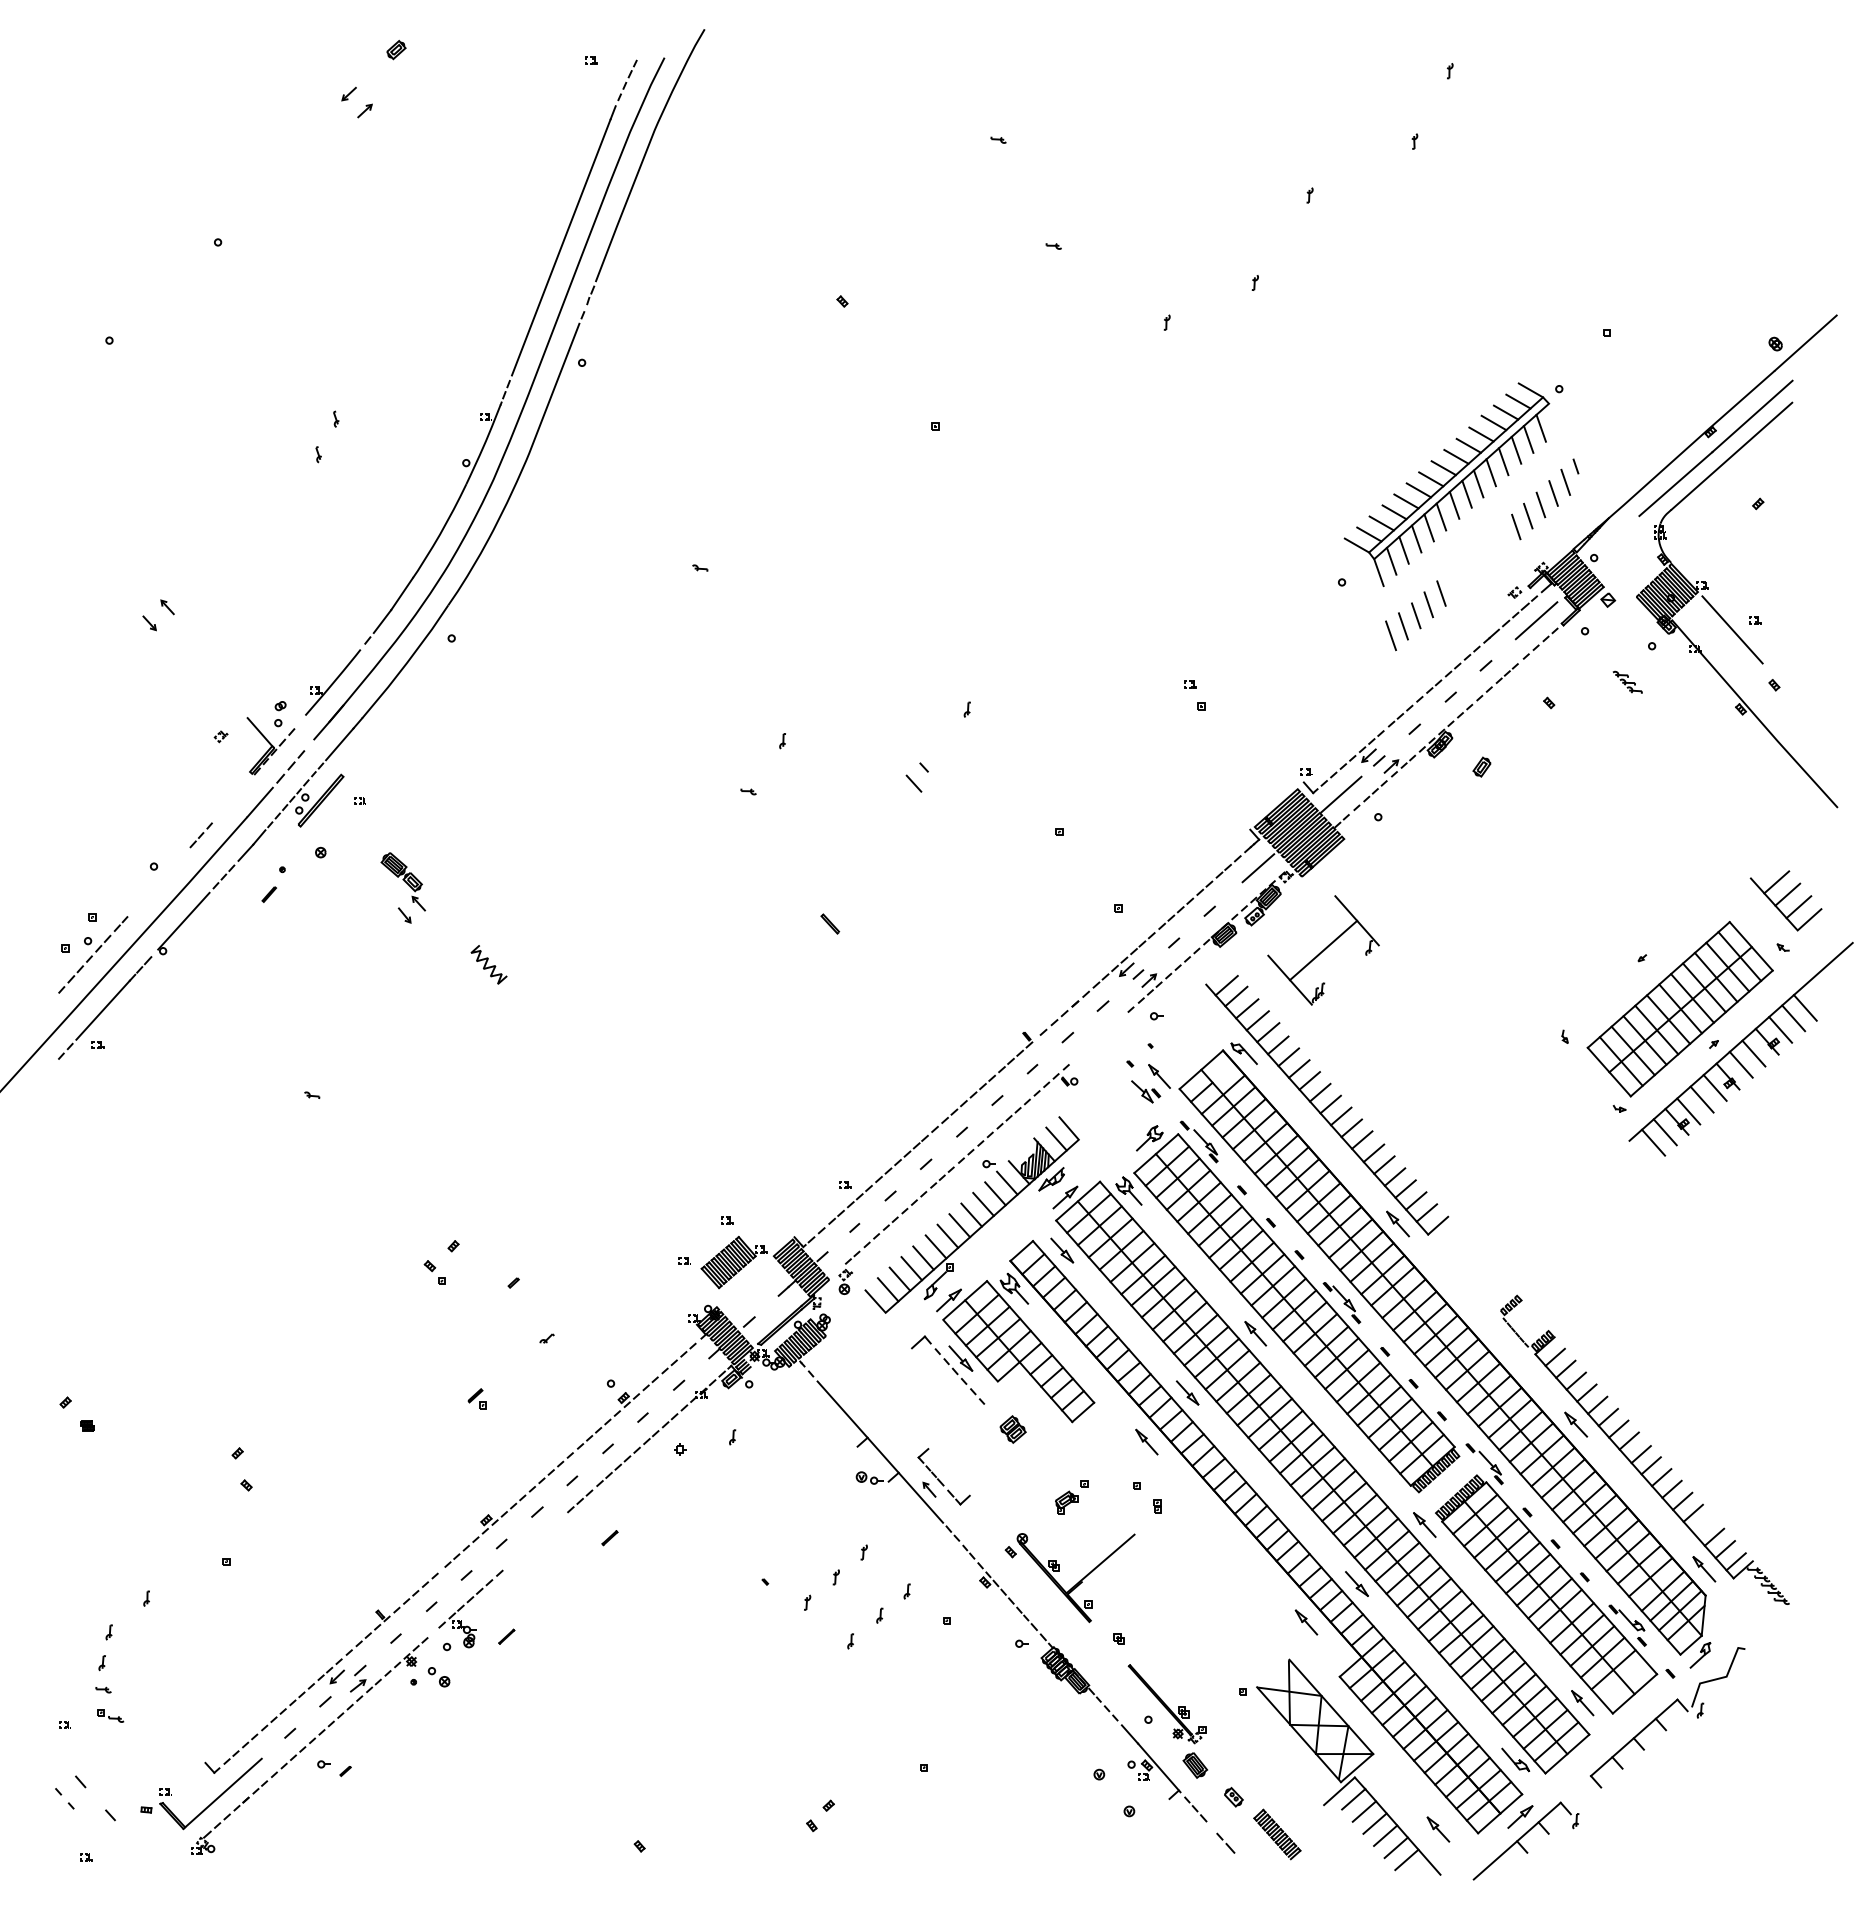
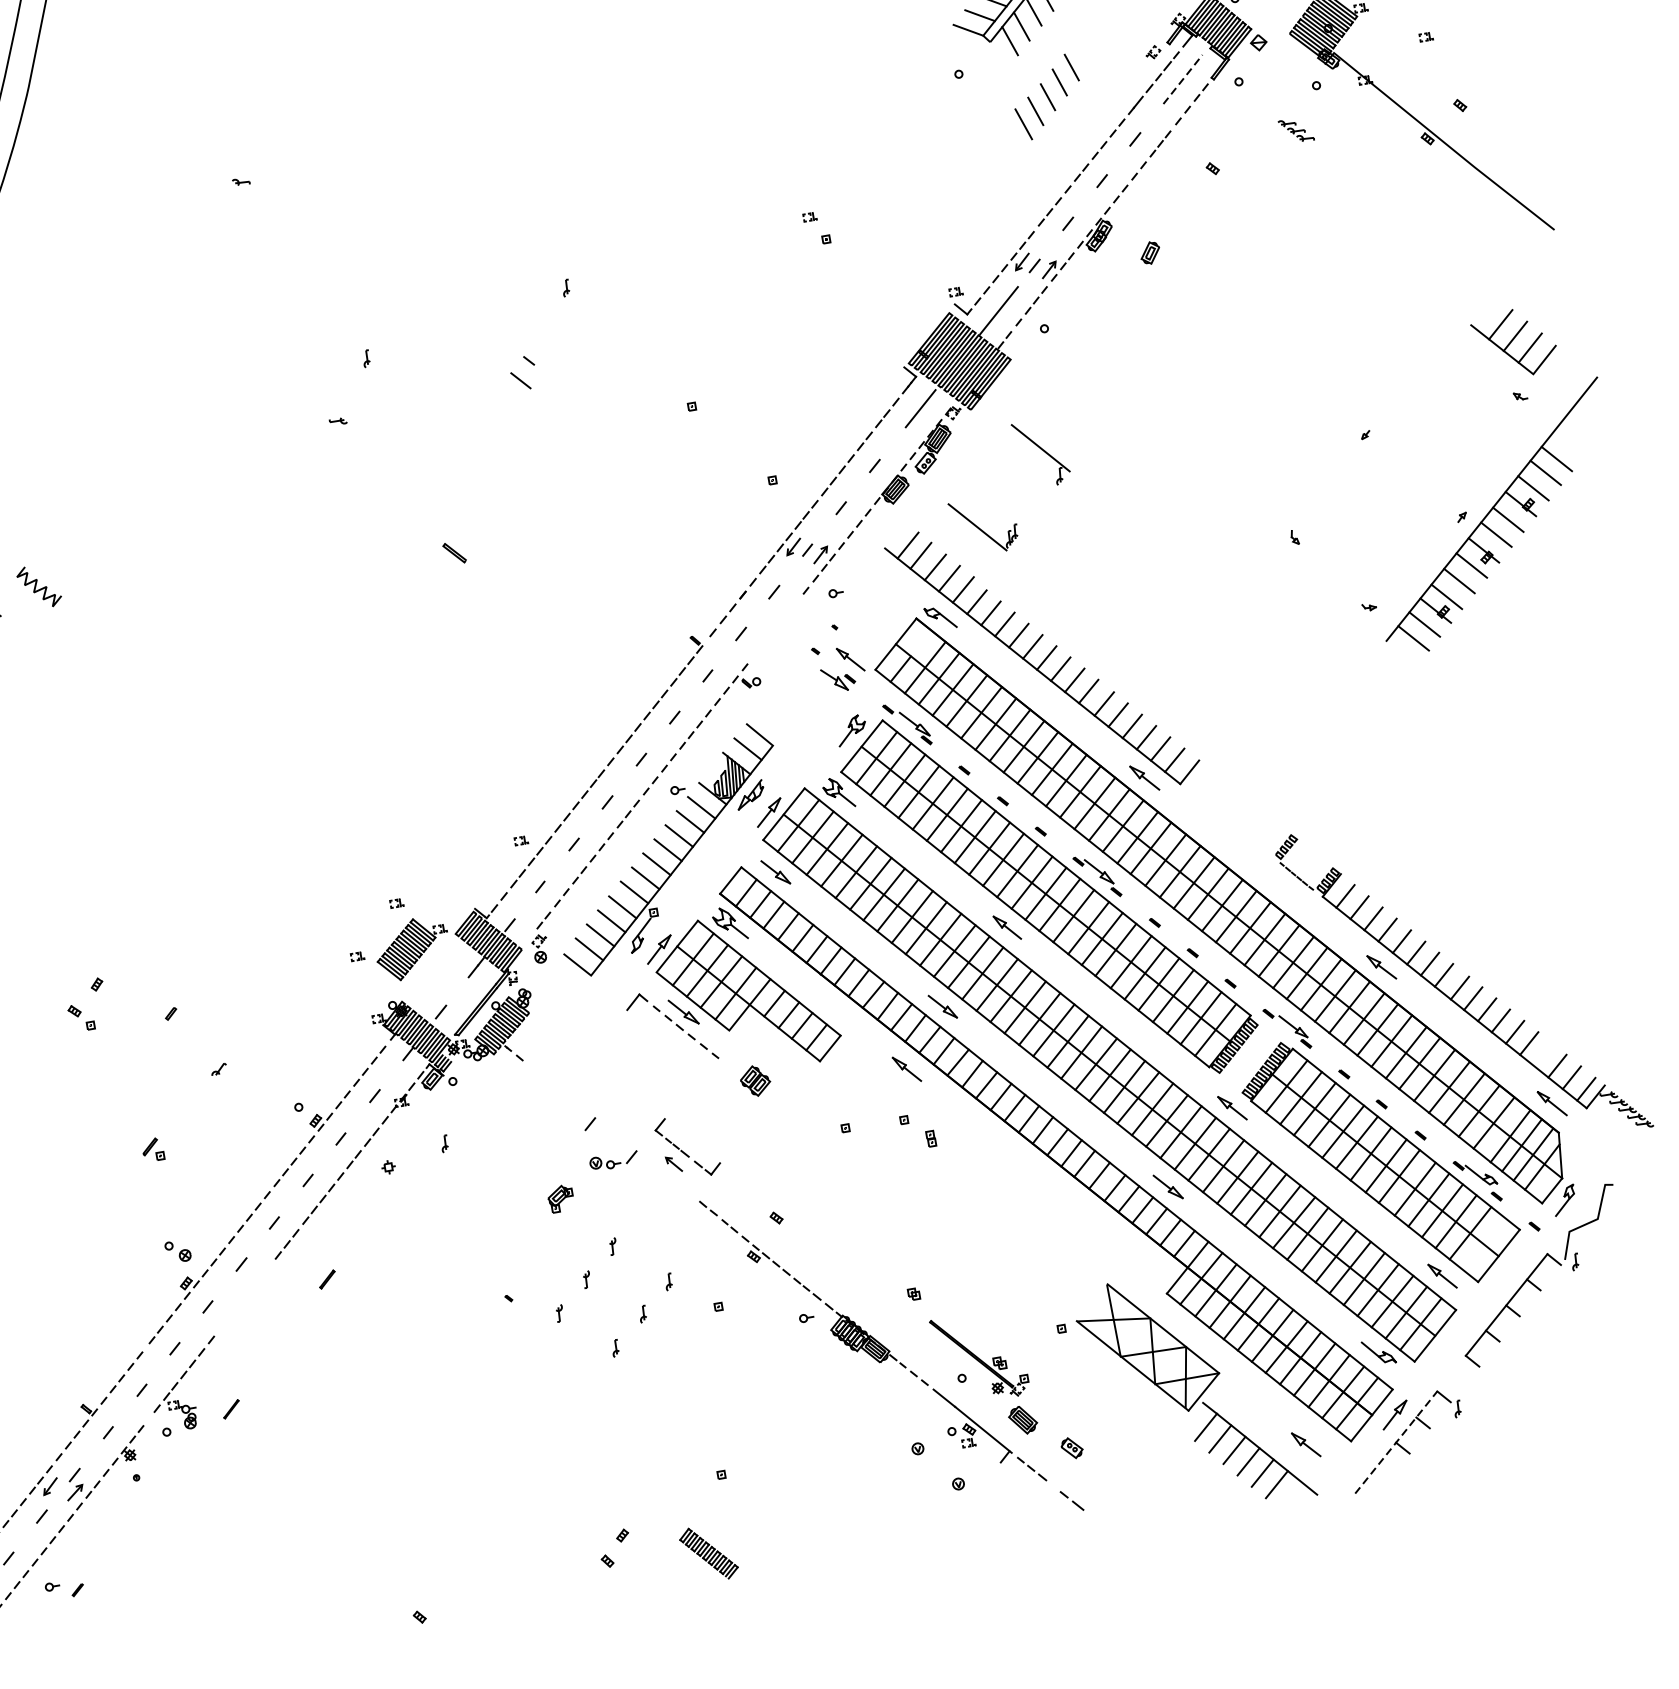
line: (1378, 572) -> (997, 56), removed
line: (1536, 620) -> (1182, 79), solid -> dashed
line: (1732, 629) -> (1402, 51), removed
line: (1323, 950) -> (1009, 487), removed
curve: (486, 964) -> (36, 587), moved
part: (1679, 1009) -> (1416, 485), removed
line: (880, 1451) -> (612, 1131), removed
part: (1066, 1502) -> (560, 1198), moved
part: (1075, 1578) -> (853, 1234), removed
part: (1306, 1622) -> (1119, 1239), removed
part: (438, 1677) -> (177, 1251), moved
line: (1339, 1791) -> (1188, 1421), removed
part: (1277, 1834) -> (709, 1553), moved
line: (1517, 1841) -> (1396, 1442), solid -> dashed

